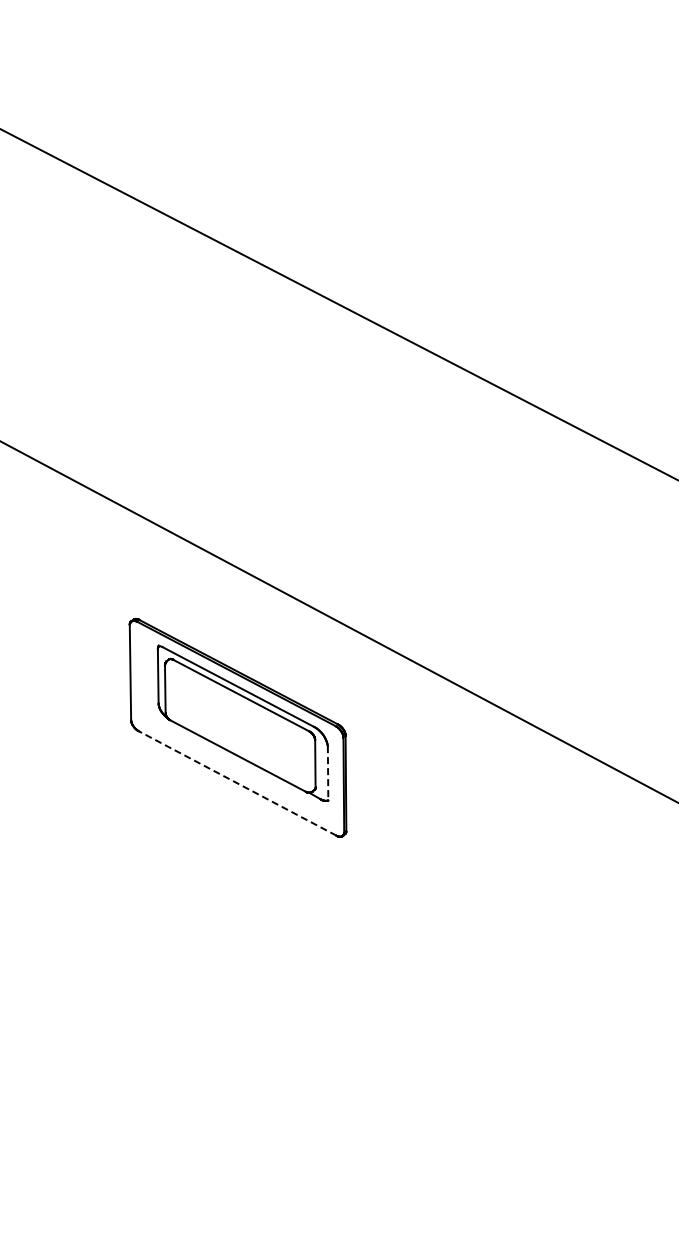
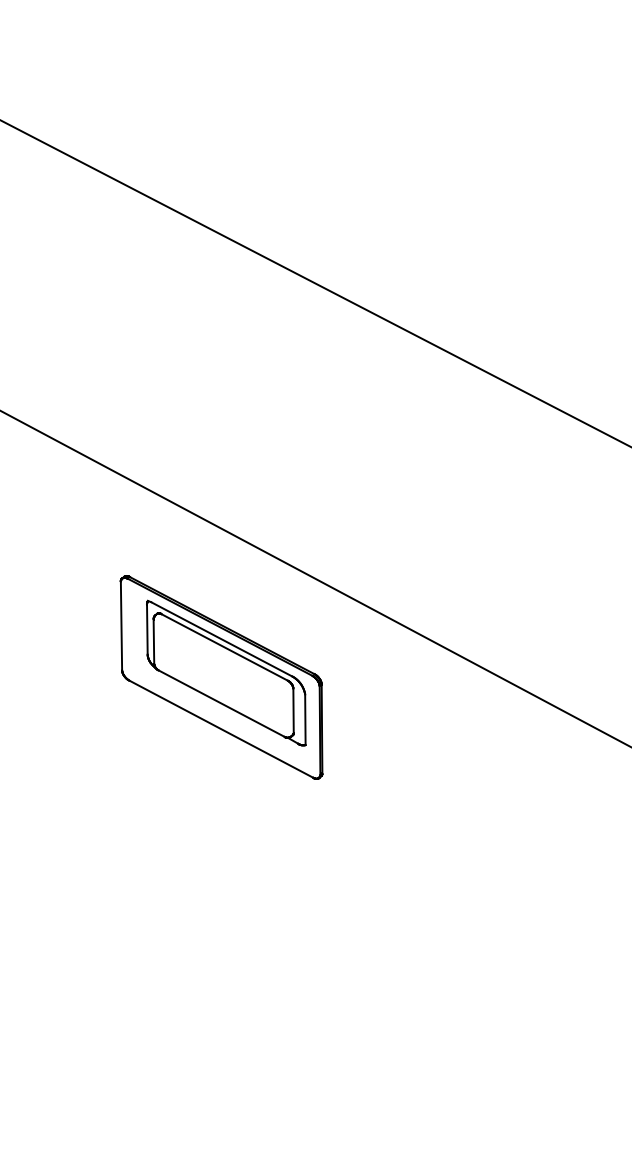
line: (328, 773) -> (305, 719), dashed -> solid
line: (237, 783) -> (221, 729), dashed -> solid

